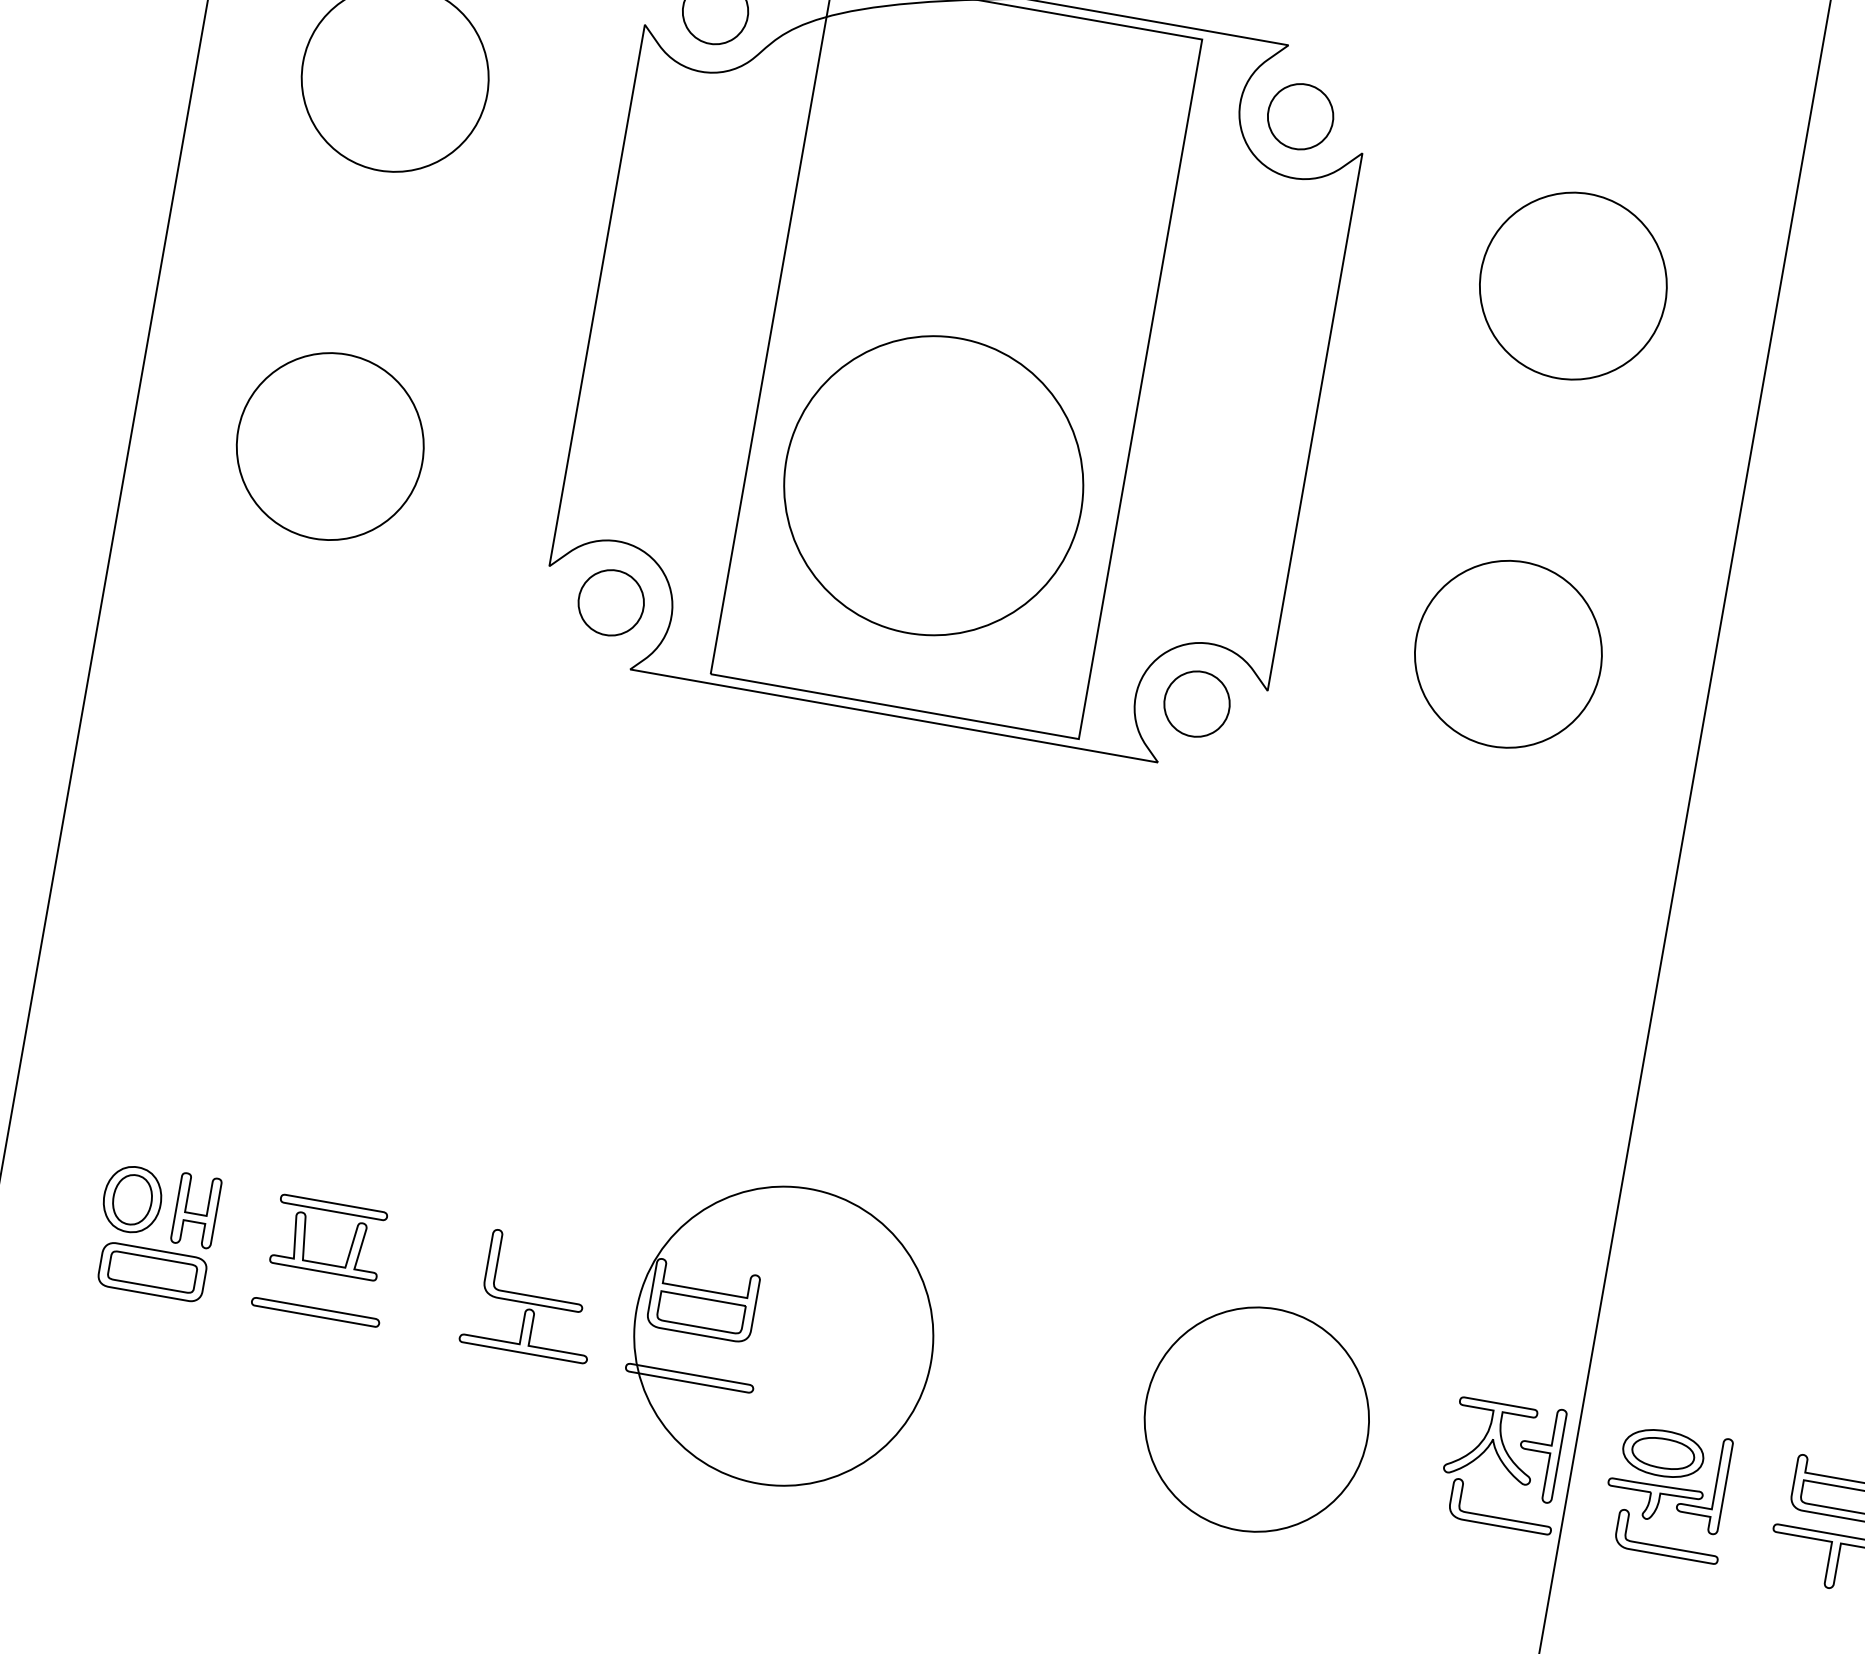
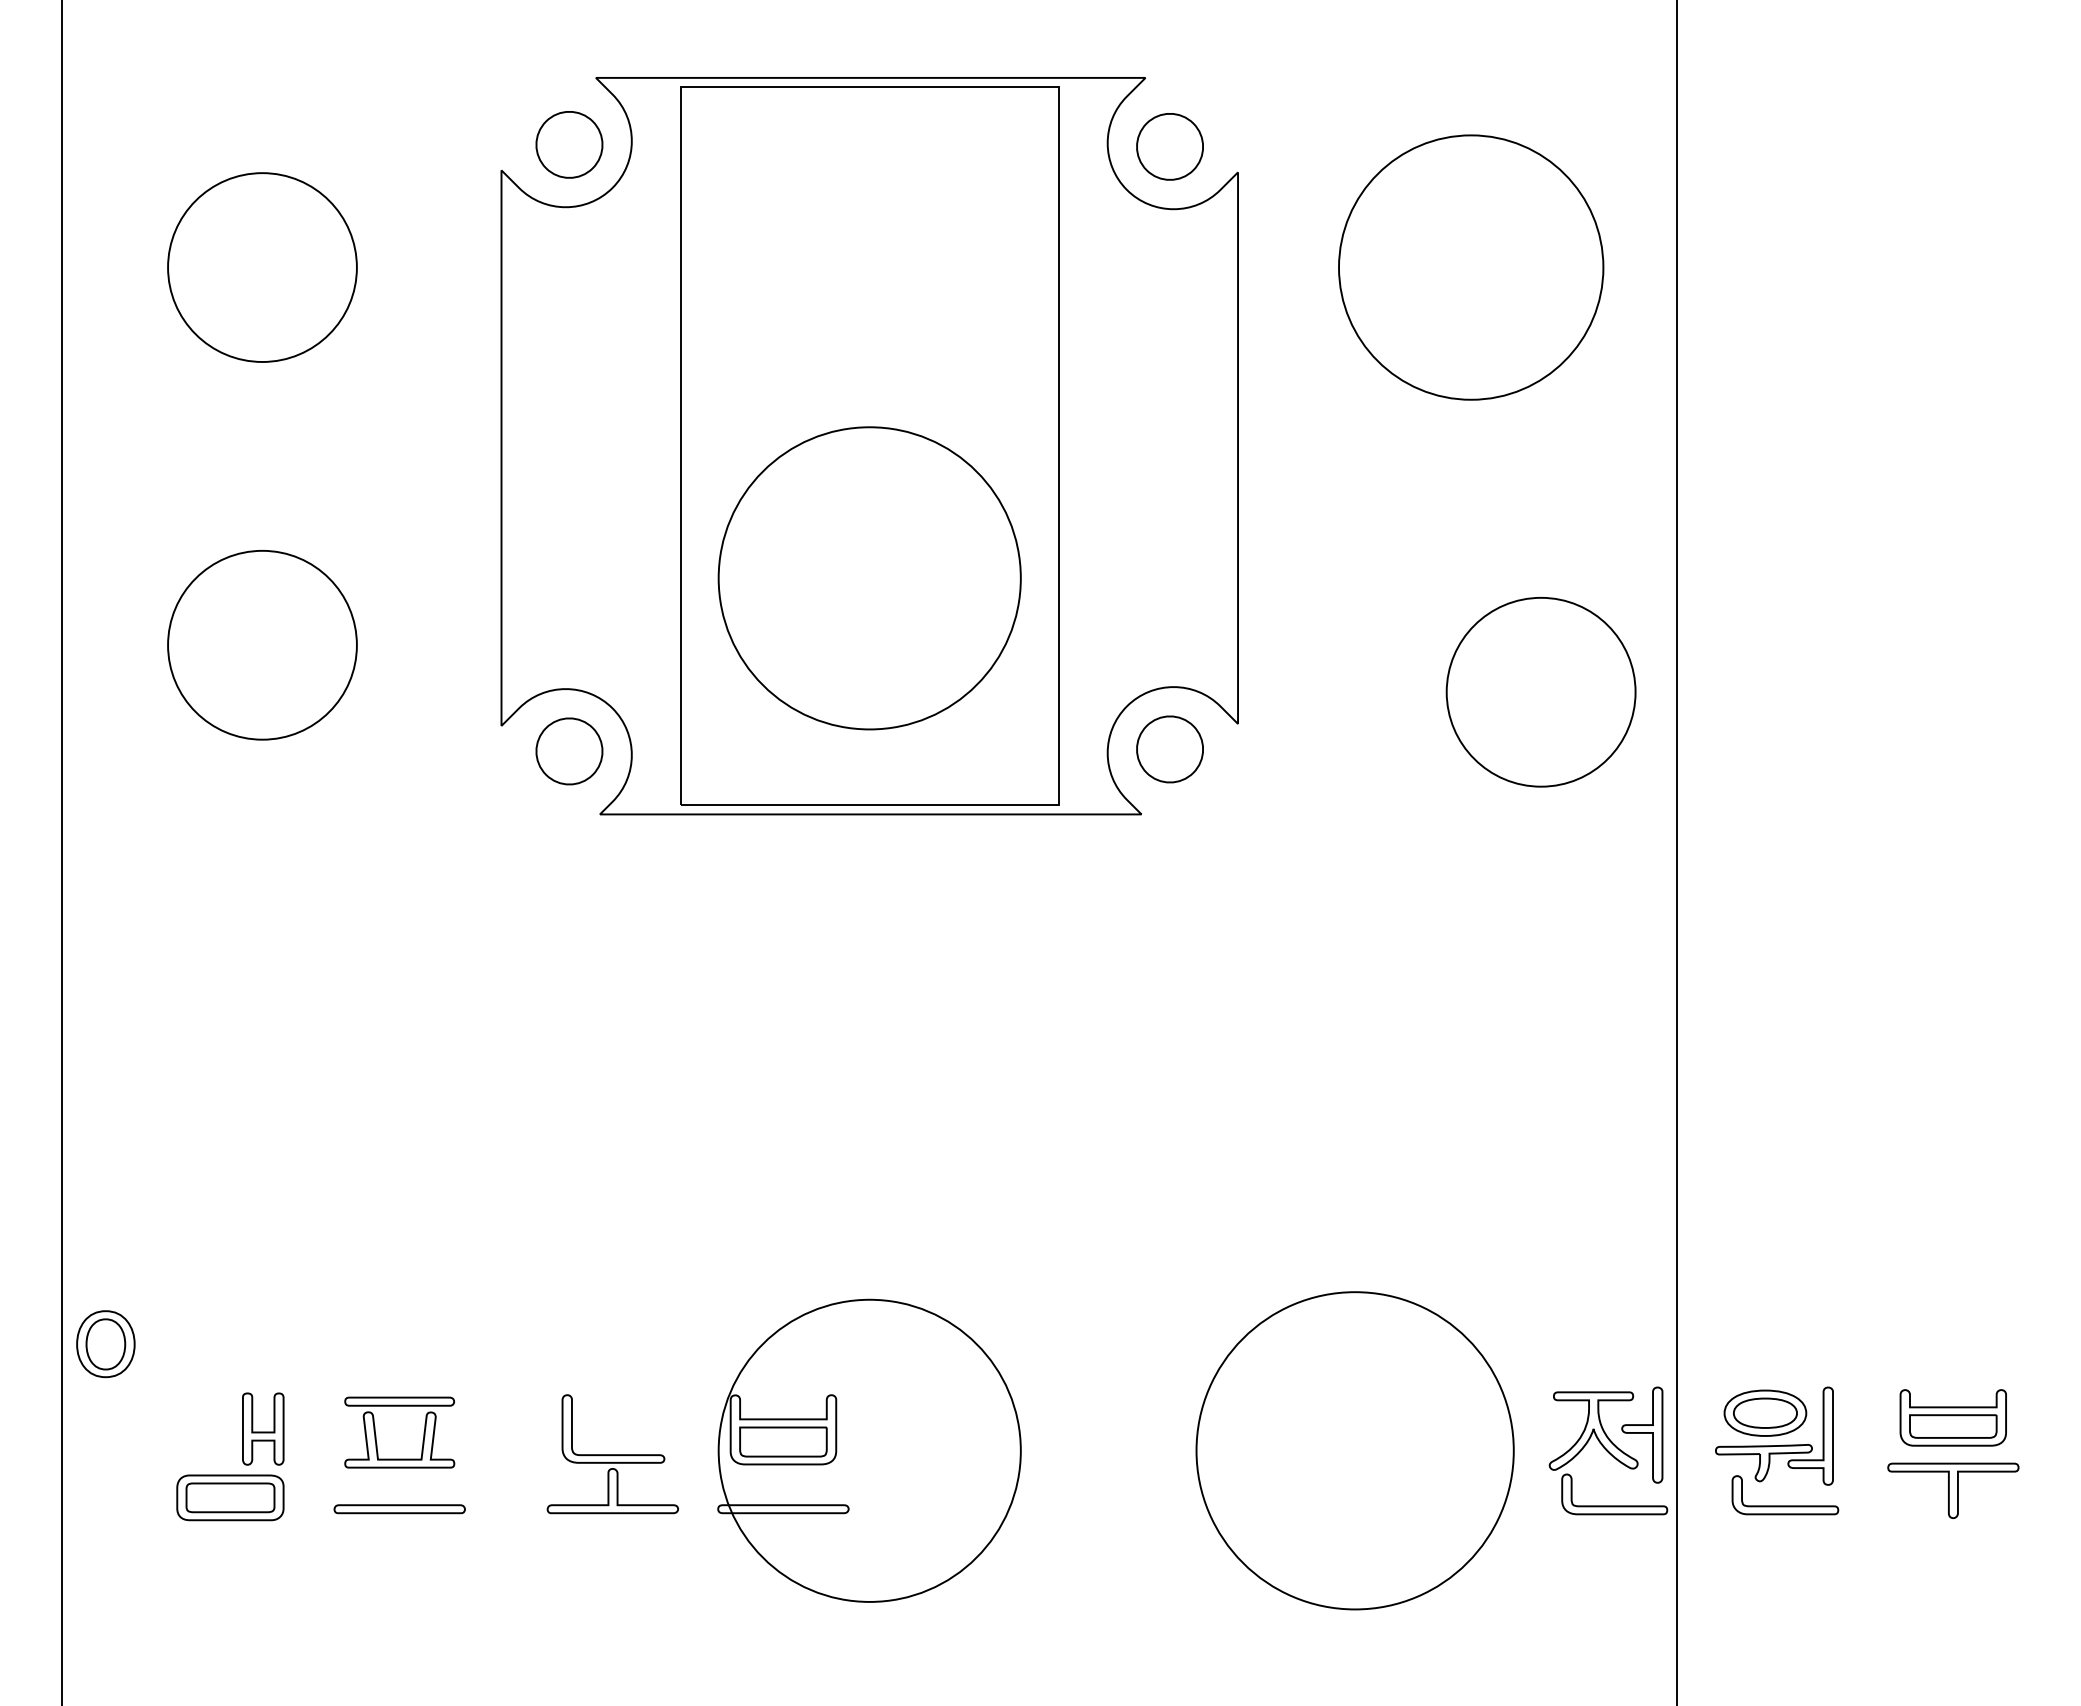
part: (1572, 285) -> (1470, 267), size x1.4
part: (1507, 654) -> (1540, 692), moved
part: (132, 1199) -> (105, 1344), moved
part: (1256, 1419) -> (1354, 1450), size x1.4

